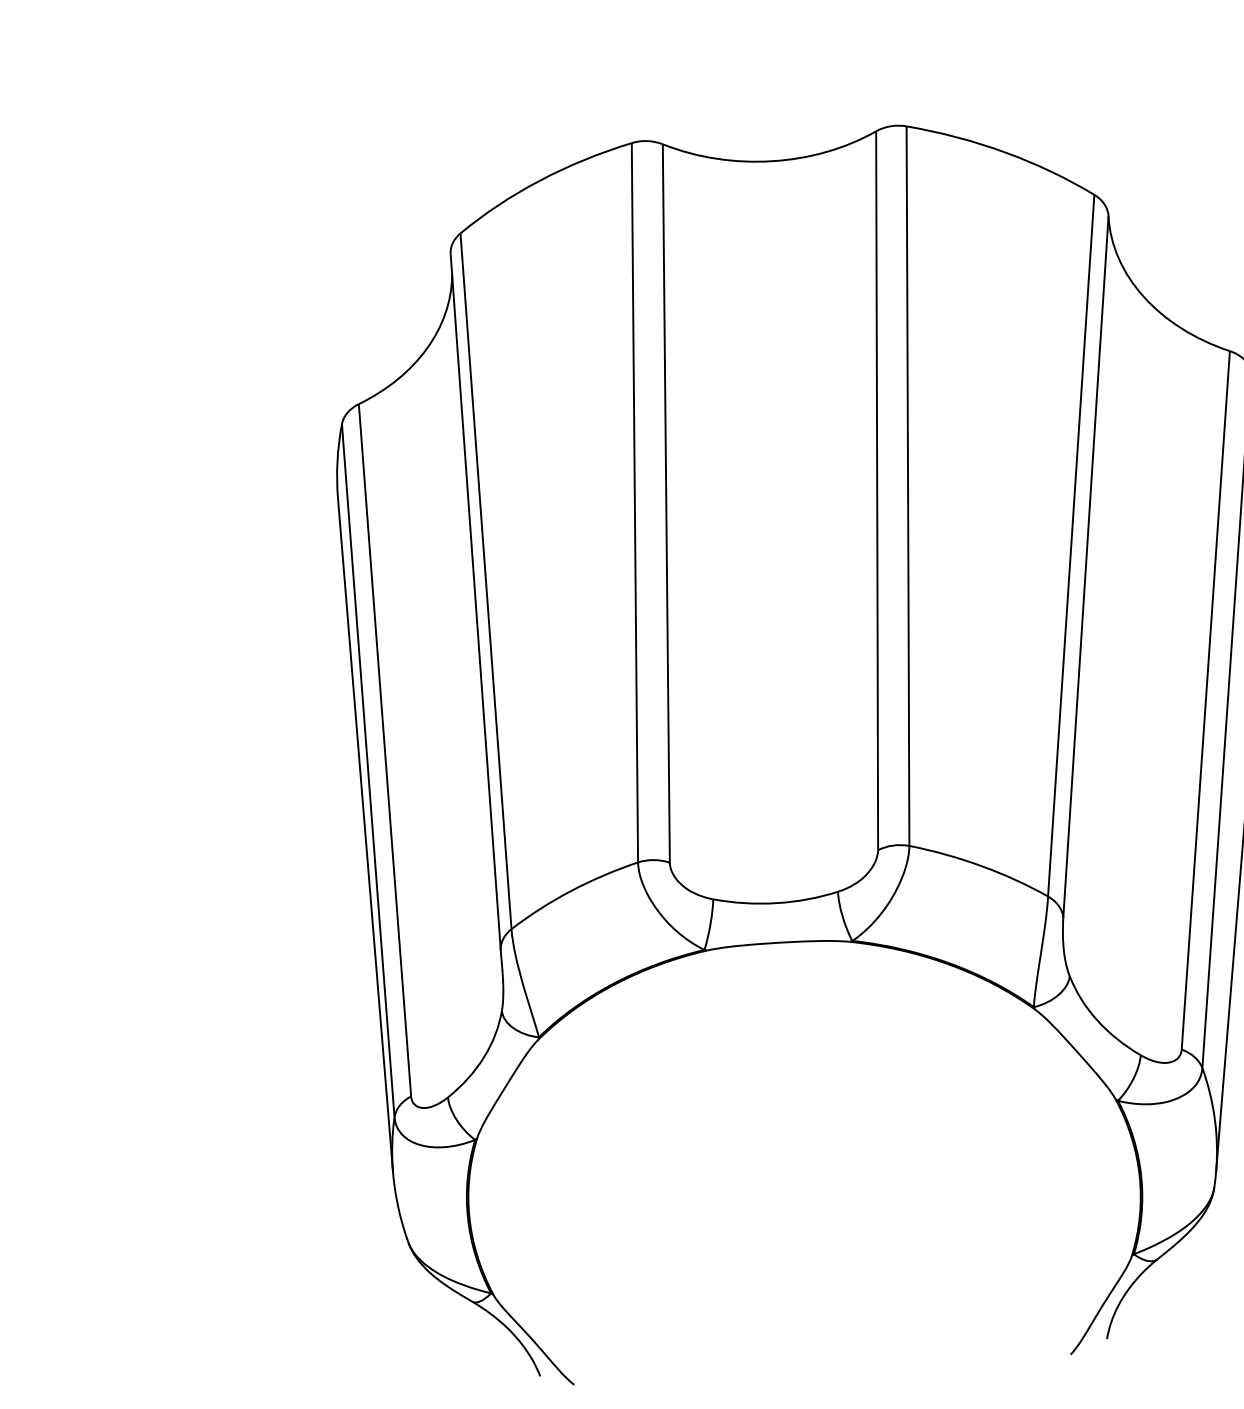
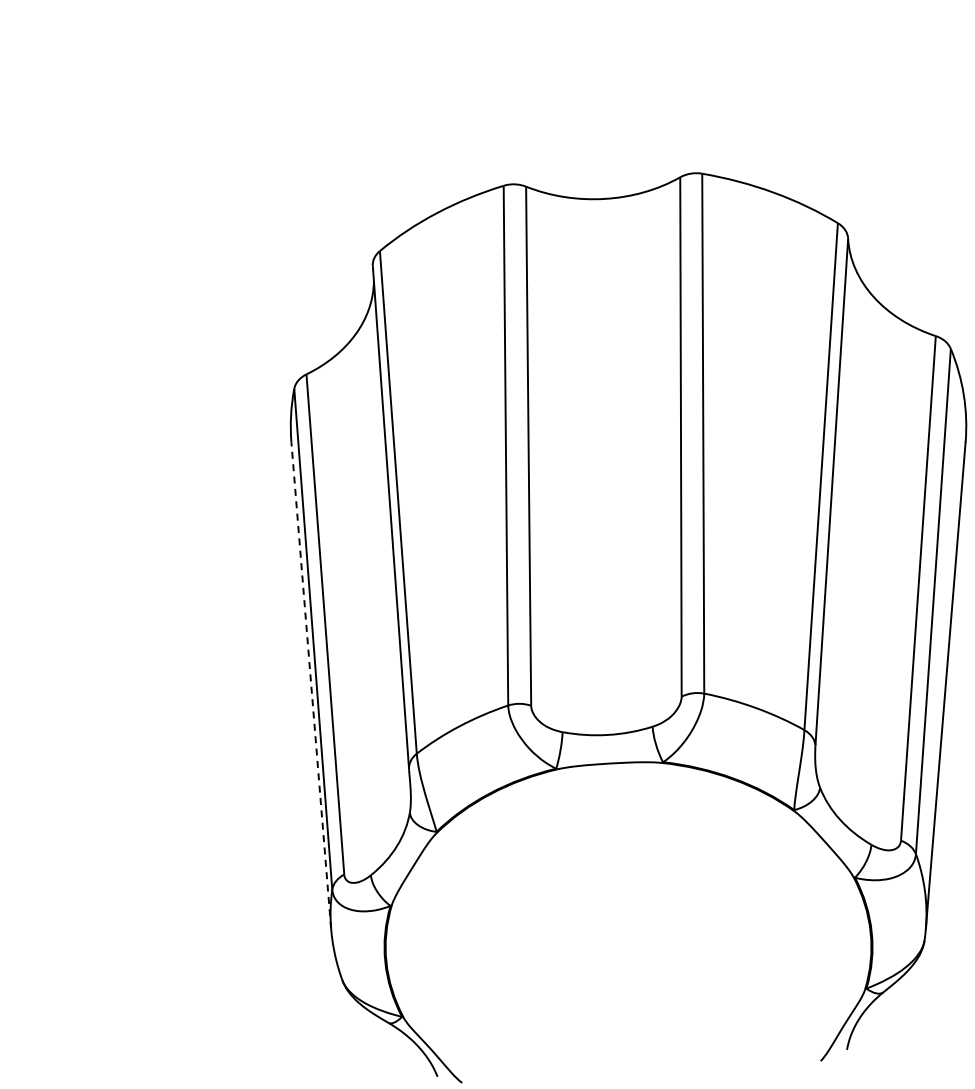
line: (365, 834) -> (311, 685), solid -> dashed

